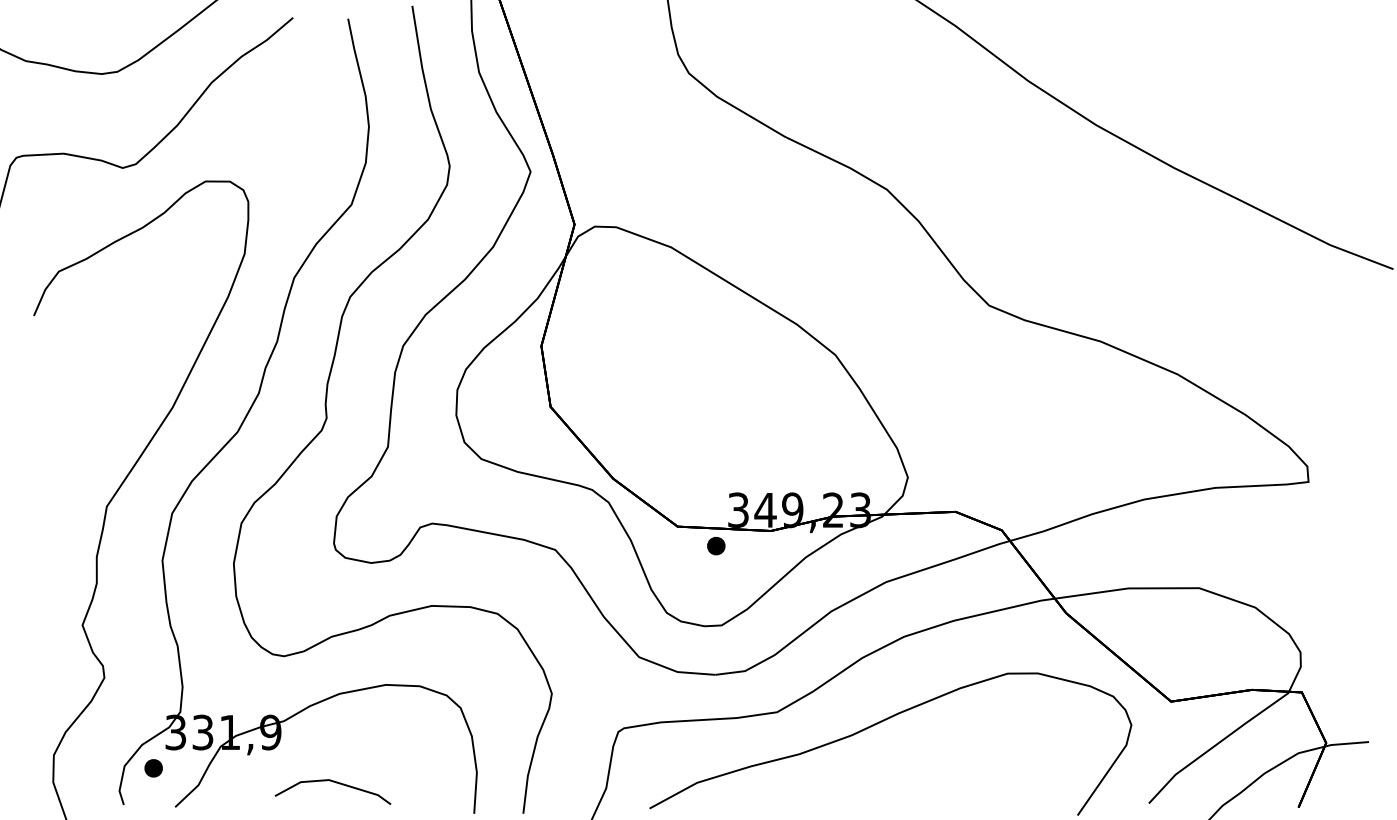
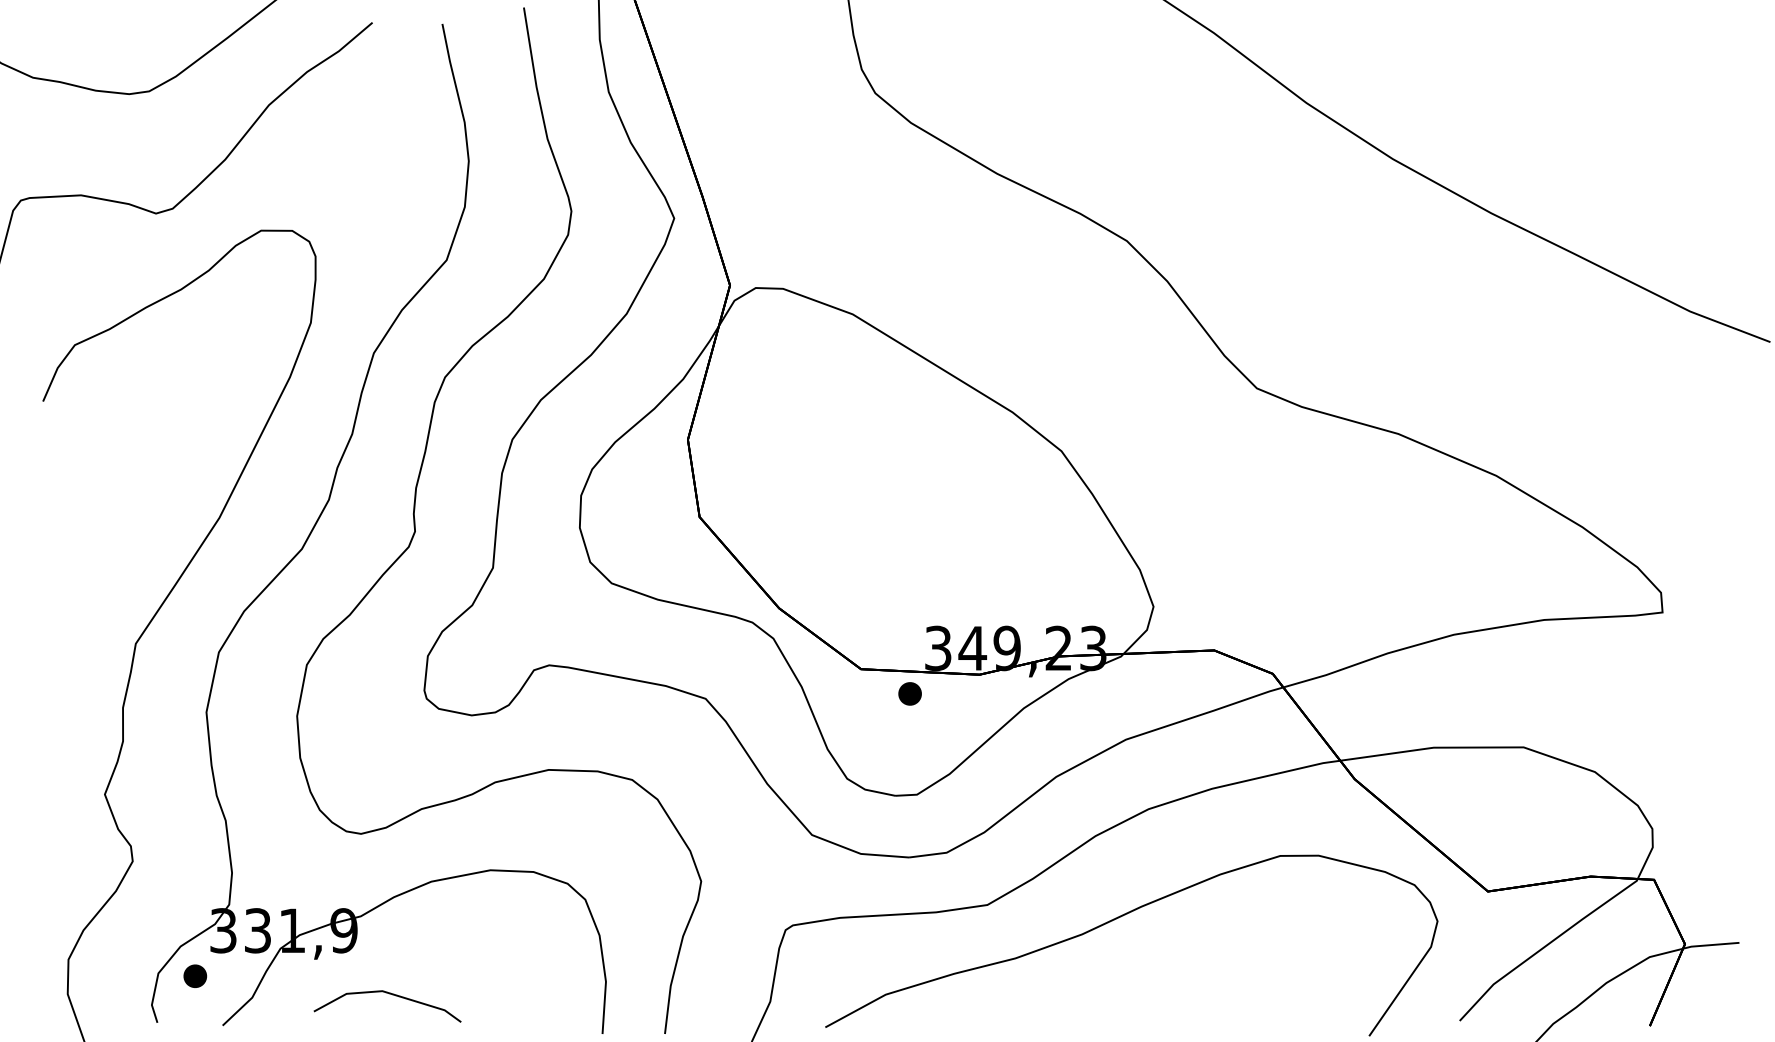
line: (336, 783) -> (392, 995), moved

